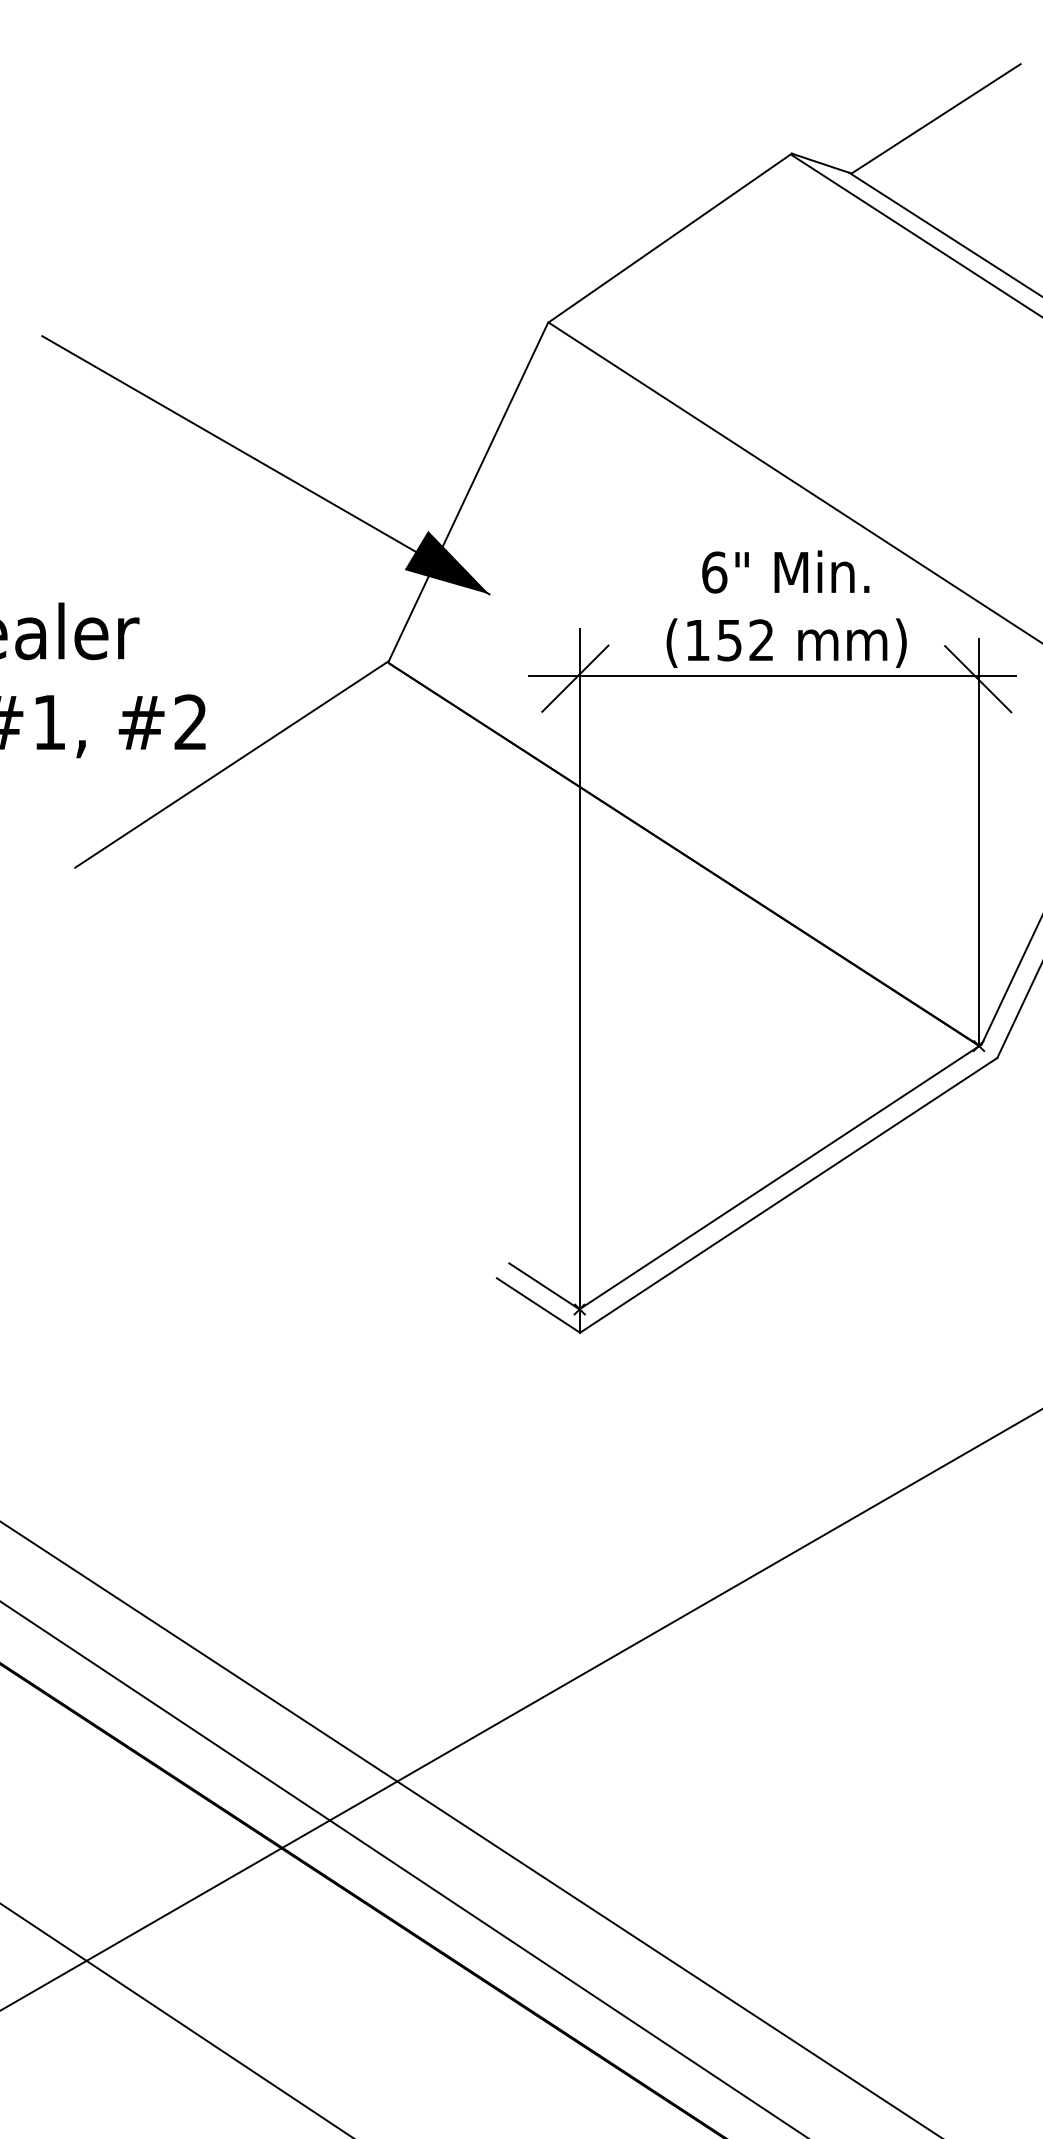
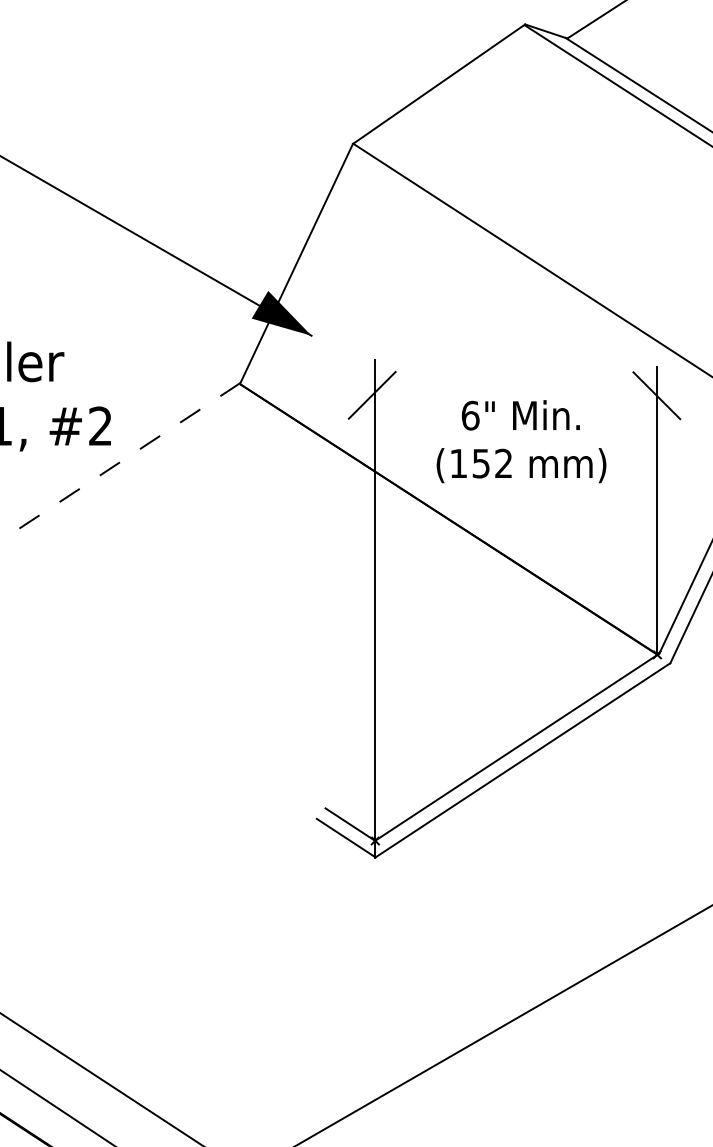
text: (786, 608) -> (521, 441), moved
line: (772, 676) -> (511, 393), removed
line: (232, 764) -> (130, 455), solid -> dashed

